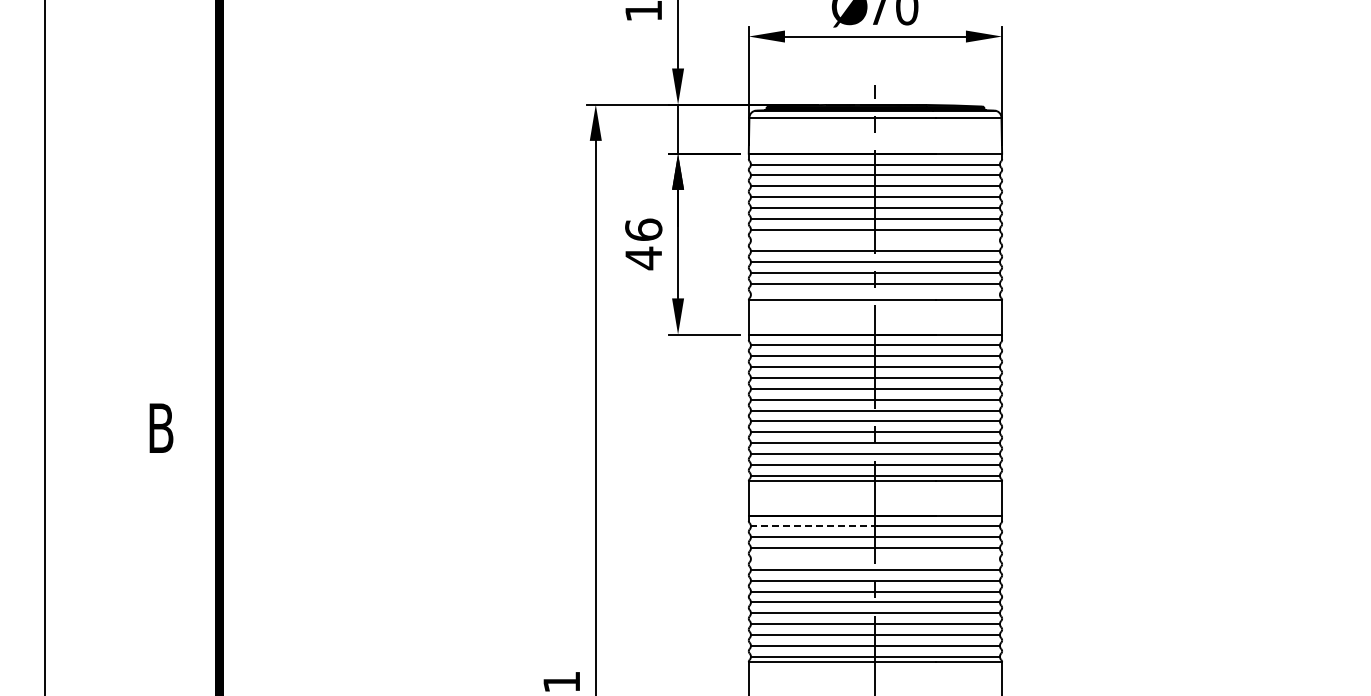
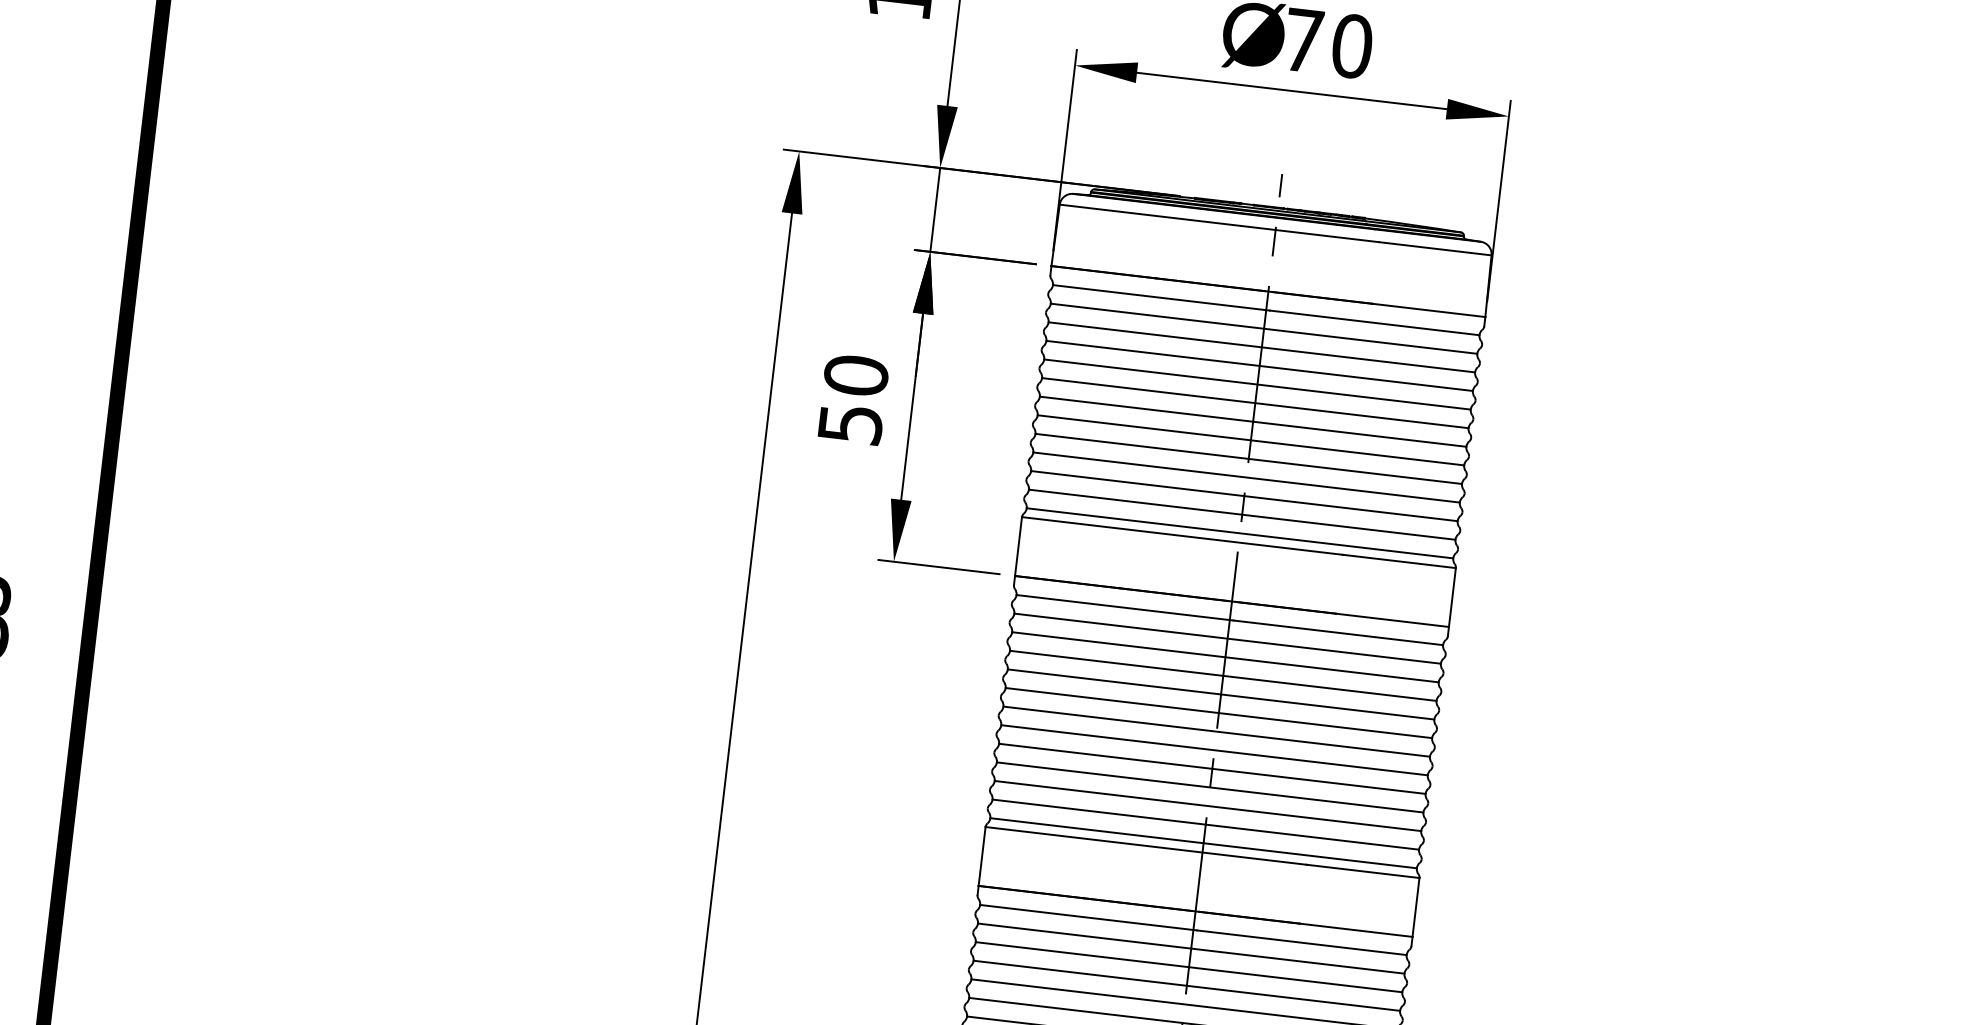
line: (874, 240) -> (1249, 440), added
text: (643, 244) -> (852, 400), 46 -> 50
line: (874, 294) -> (1238, 532), added
line: (813, 526) -> (1087, 917), dashed -> solid
line: (874, 558) -> (1185, 984), added

